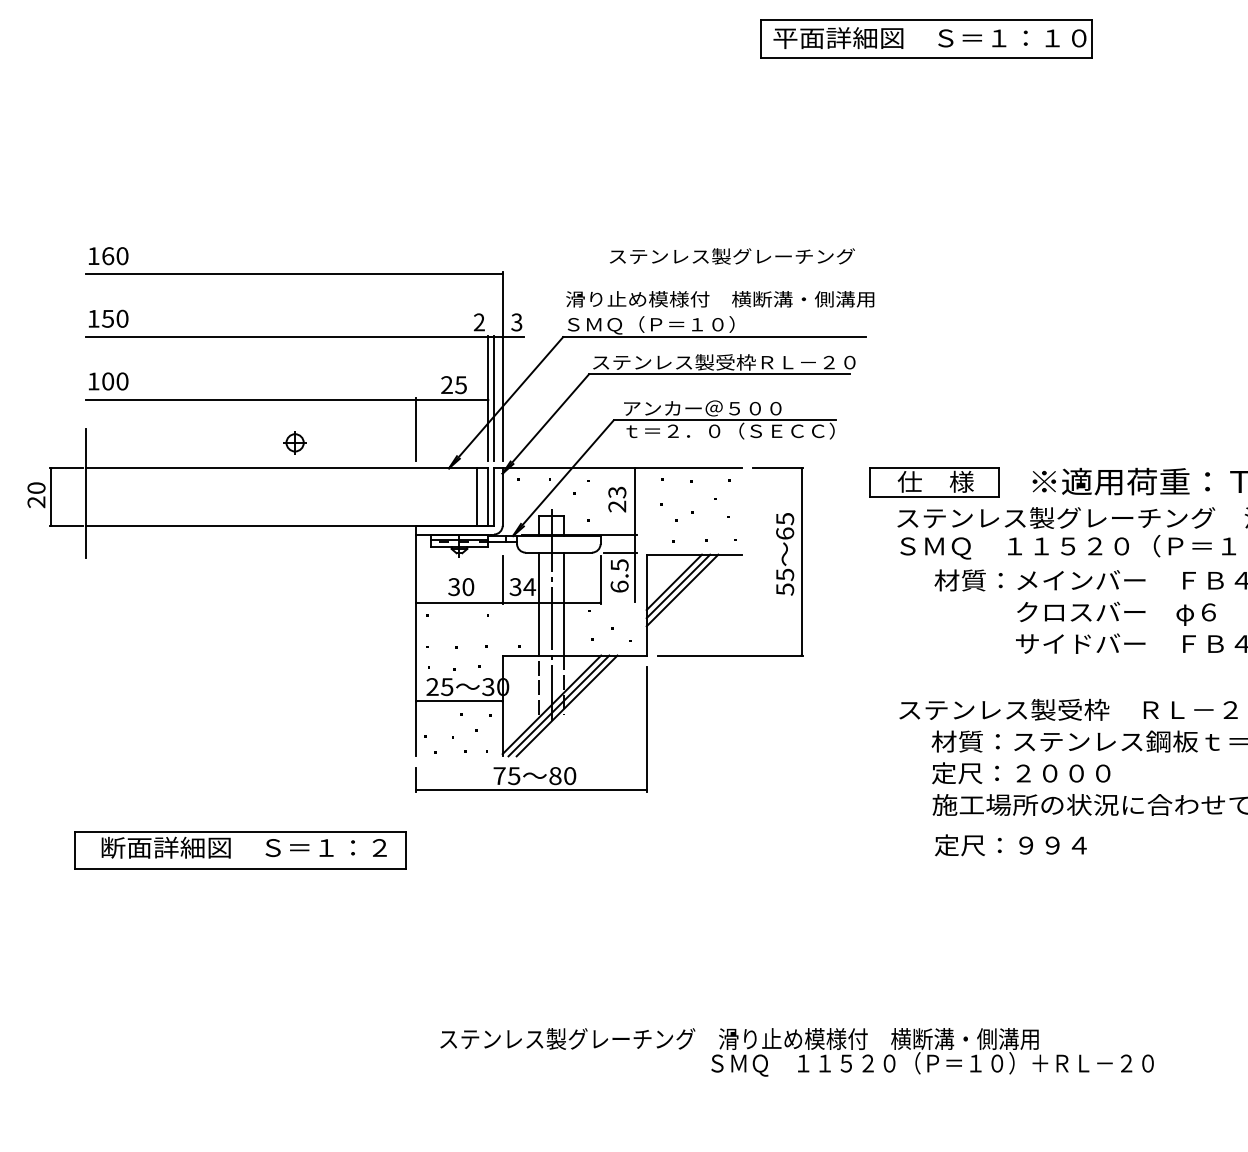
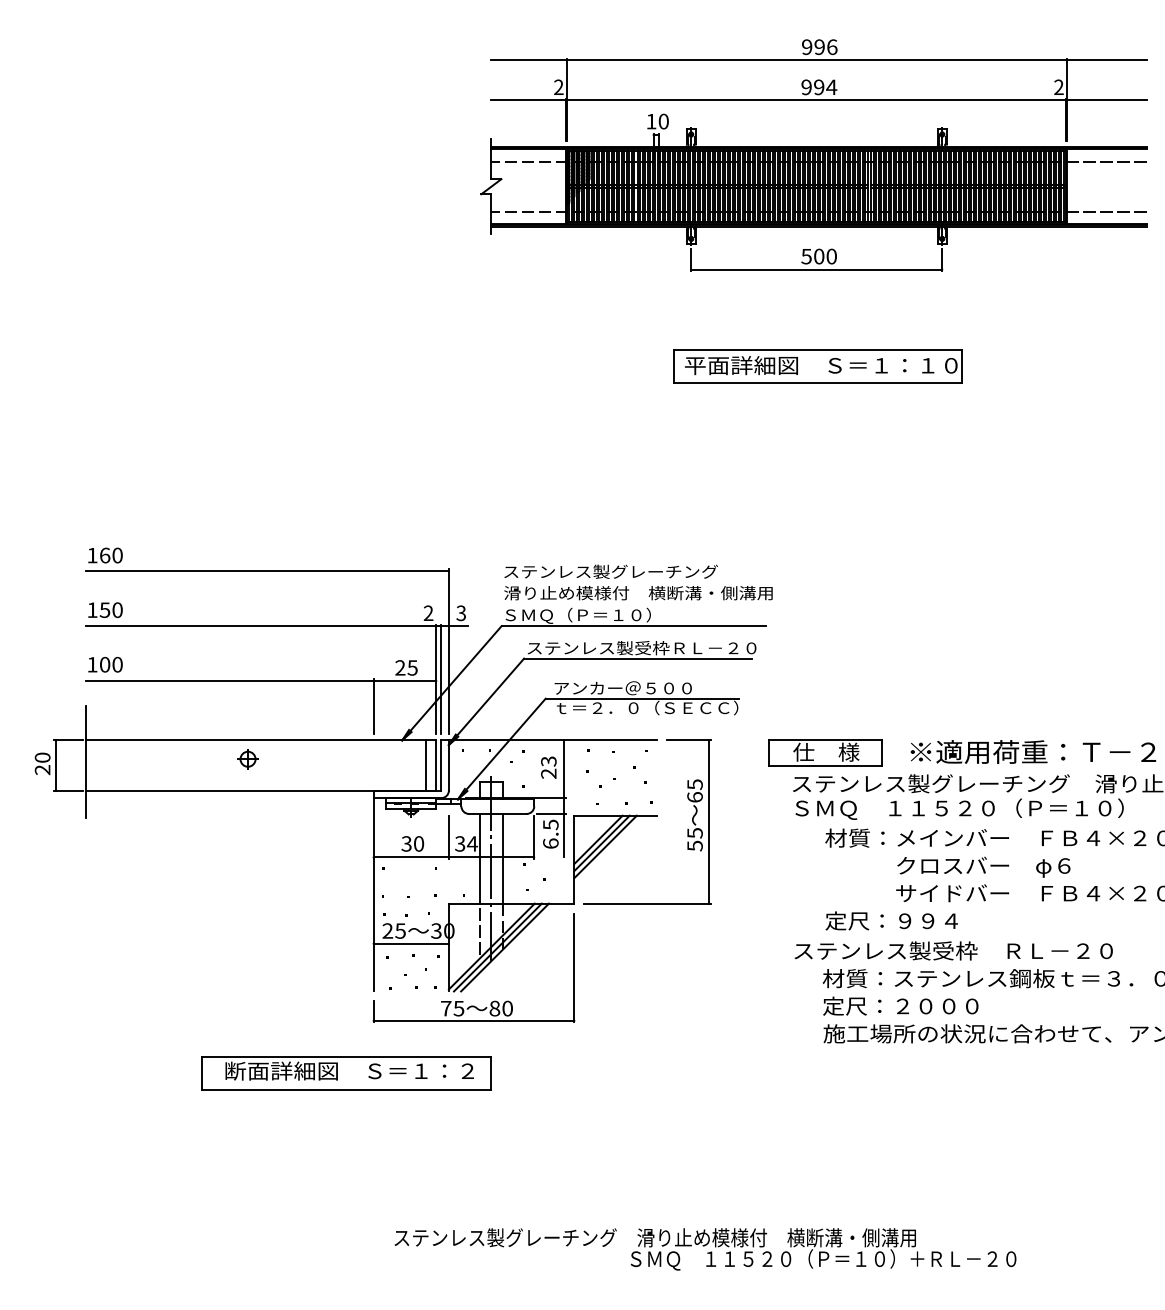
text: (731, 256) -> (610, 571), moved
part: (294, 443) -> (247, 759), moved
text: (1010, 844) -> (891, 920), moved
part: (240, 850) -> (346, 1073), moved

